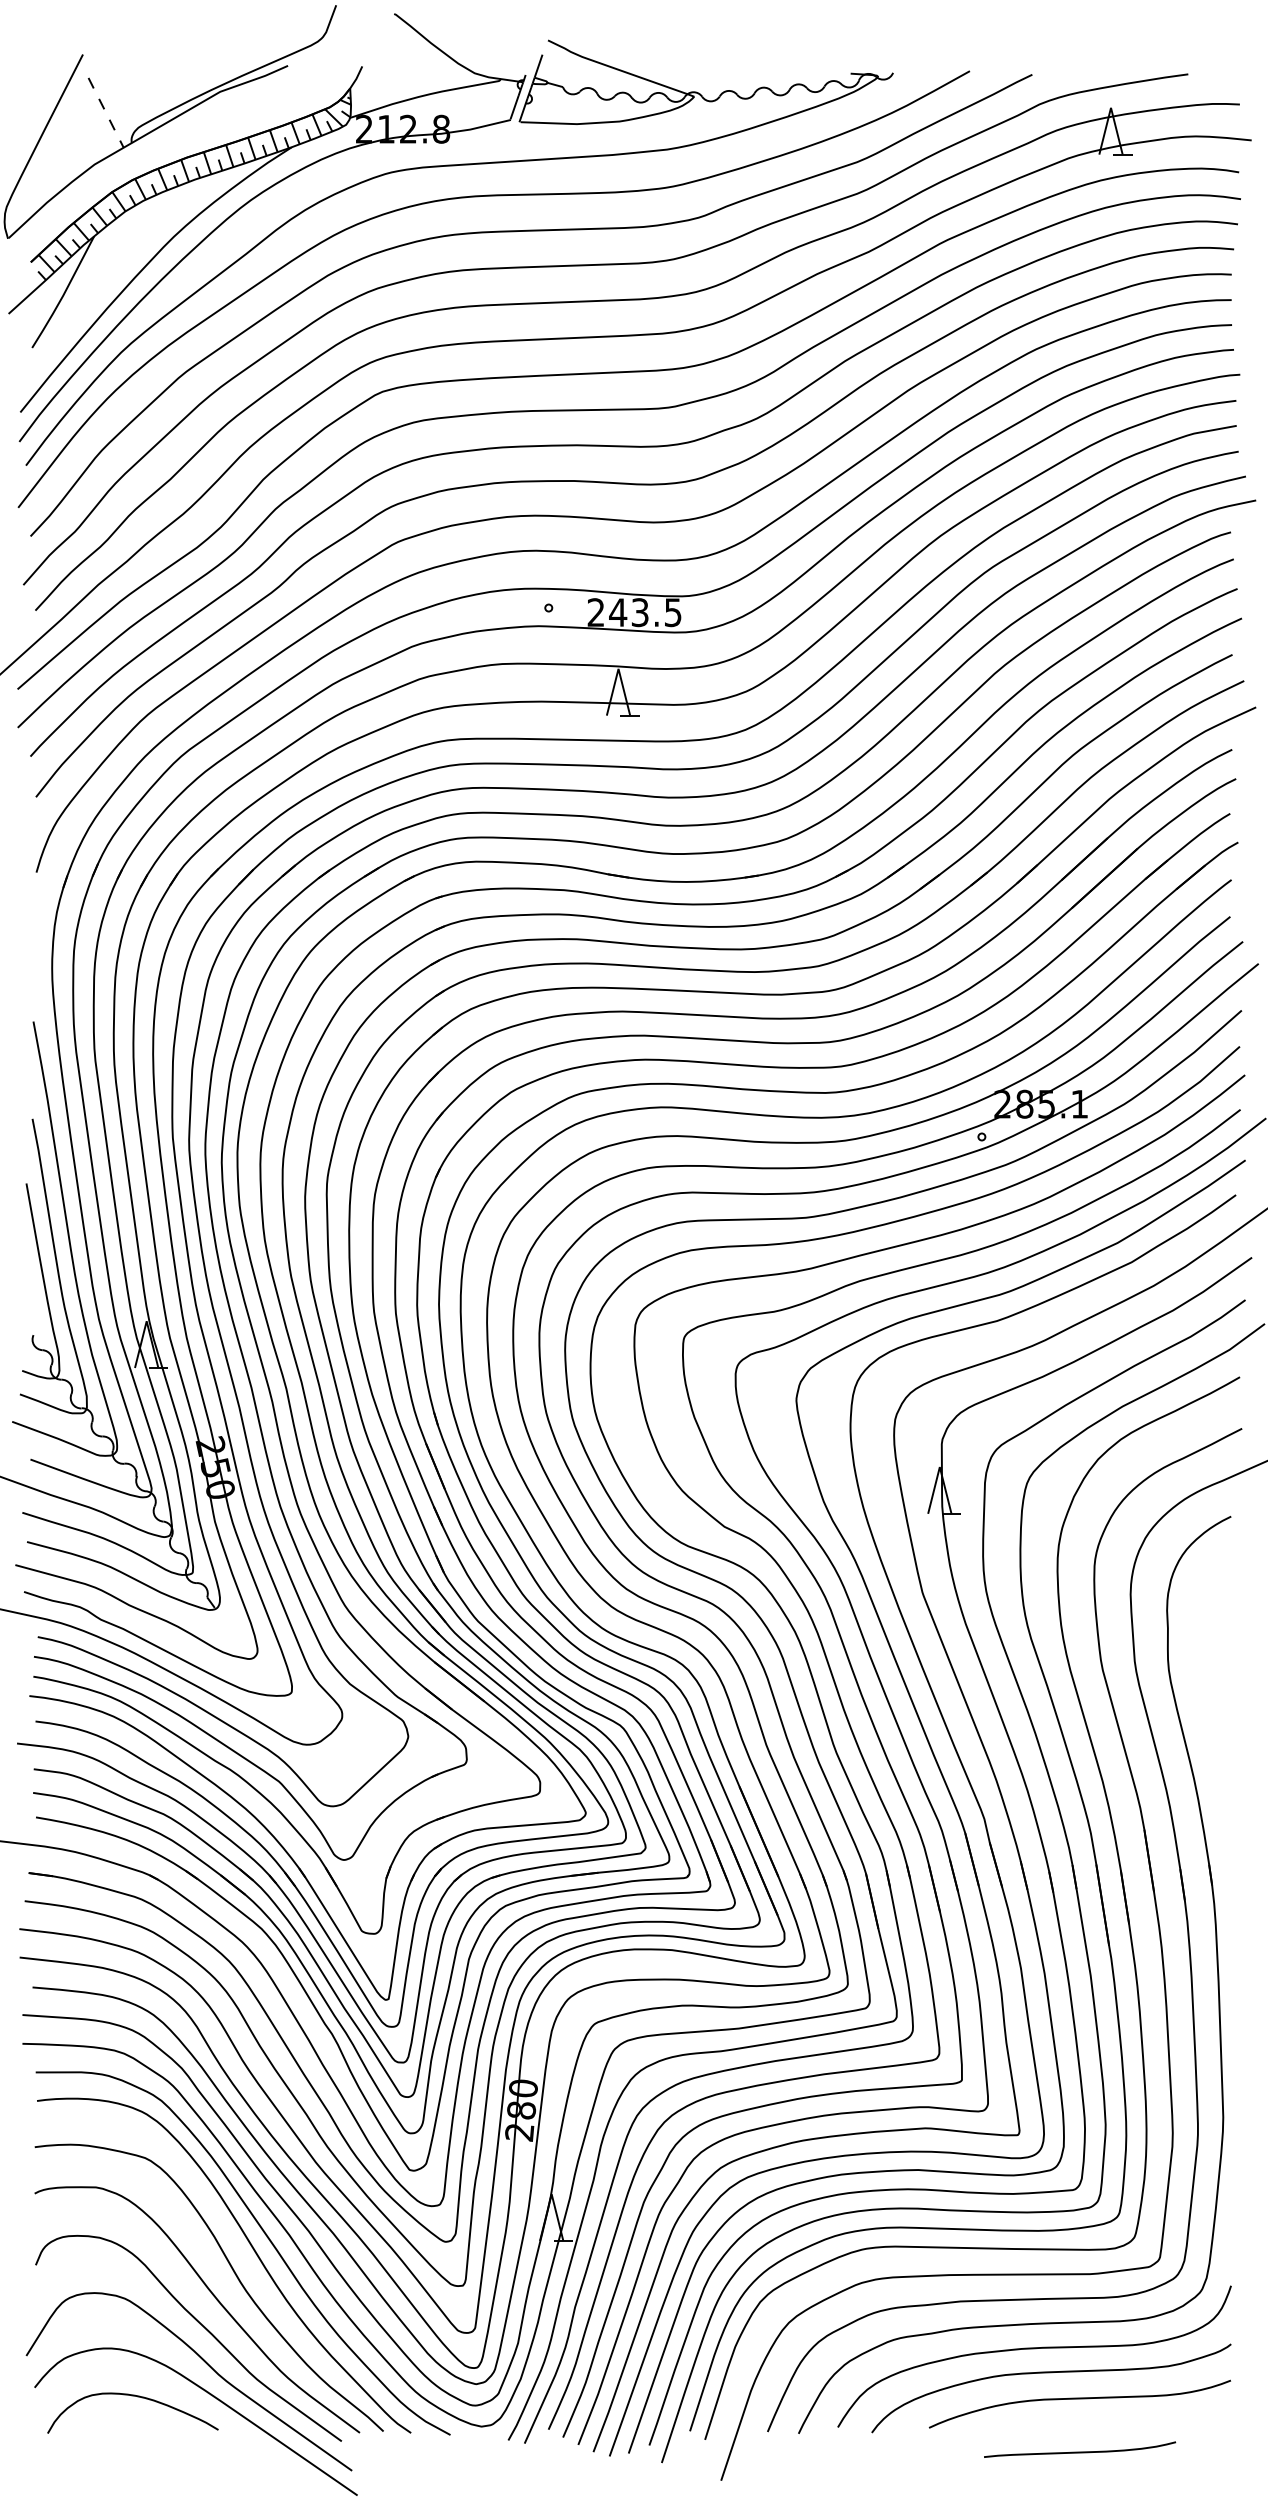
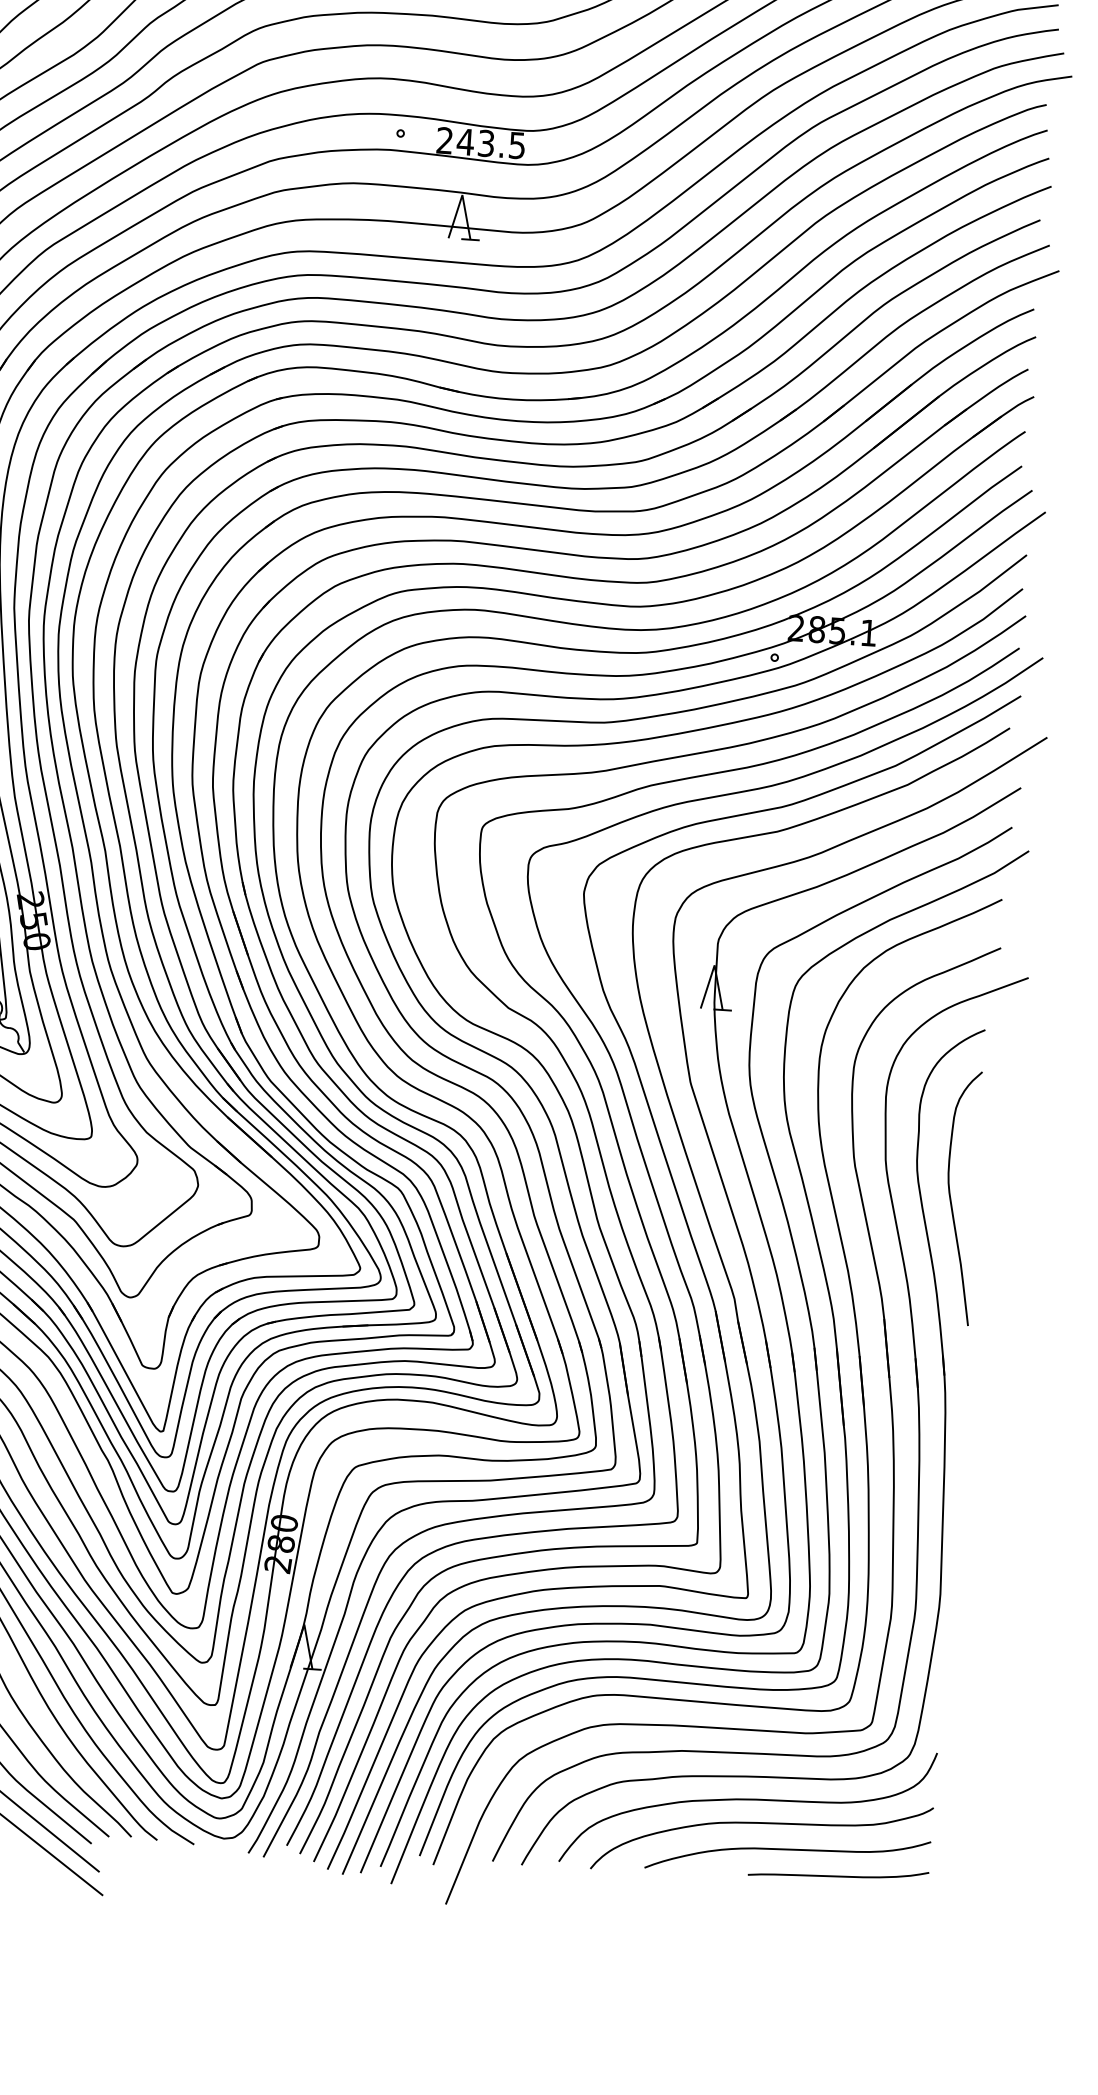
curve: (1207, 1699) -> (951, 1200), added
curve: (1080, 2451) -> (838, 1875), moved

